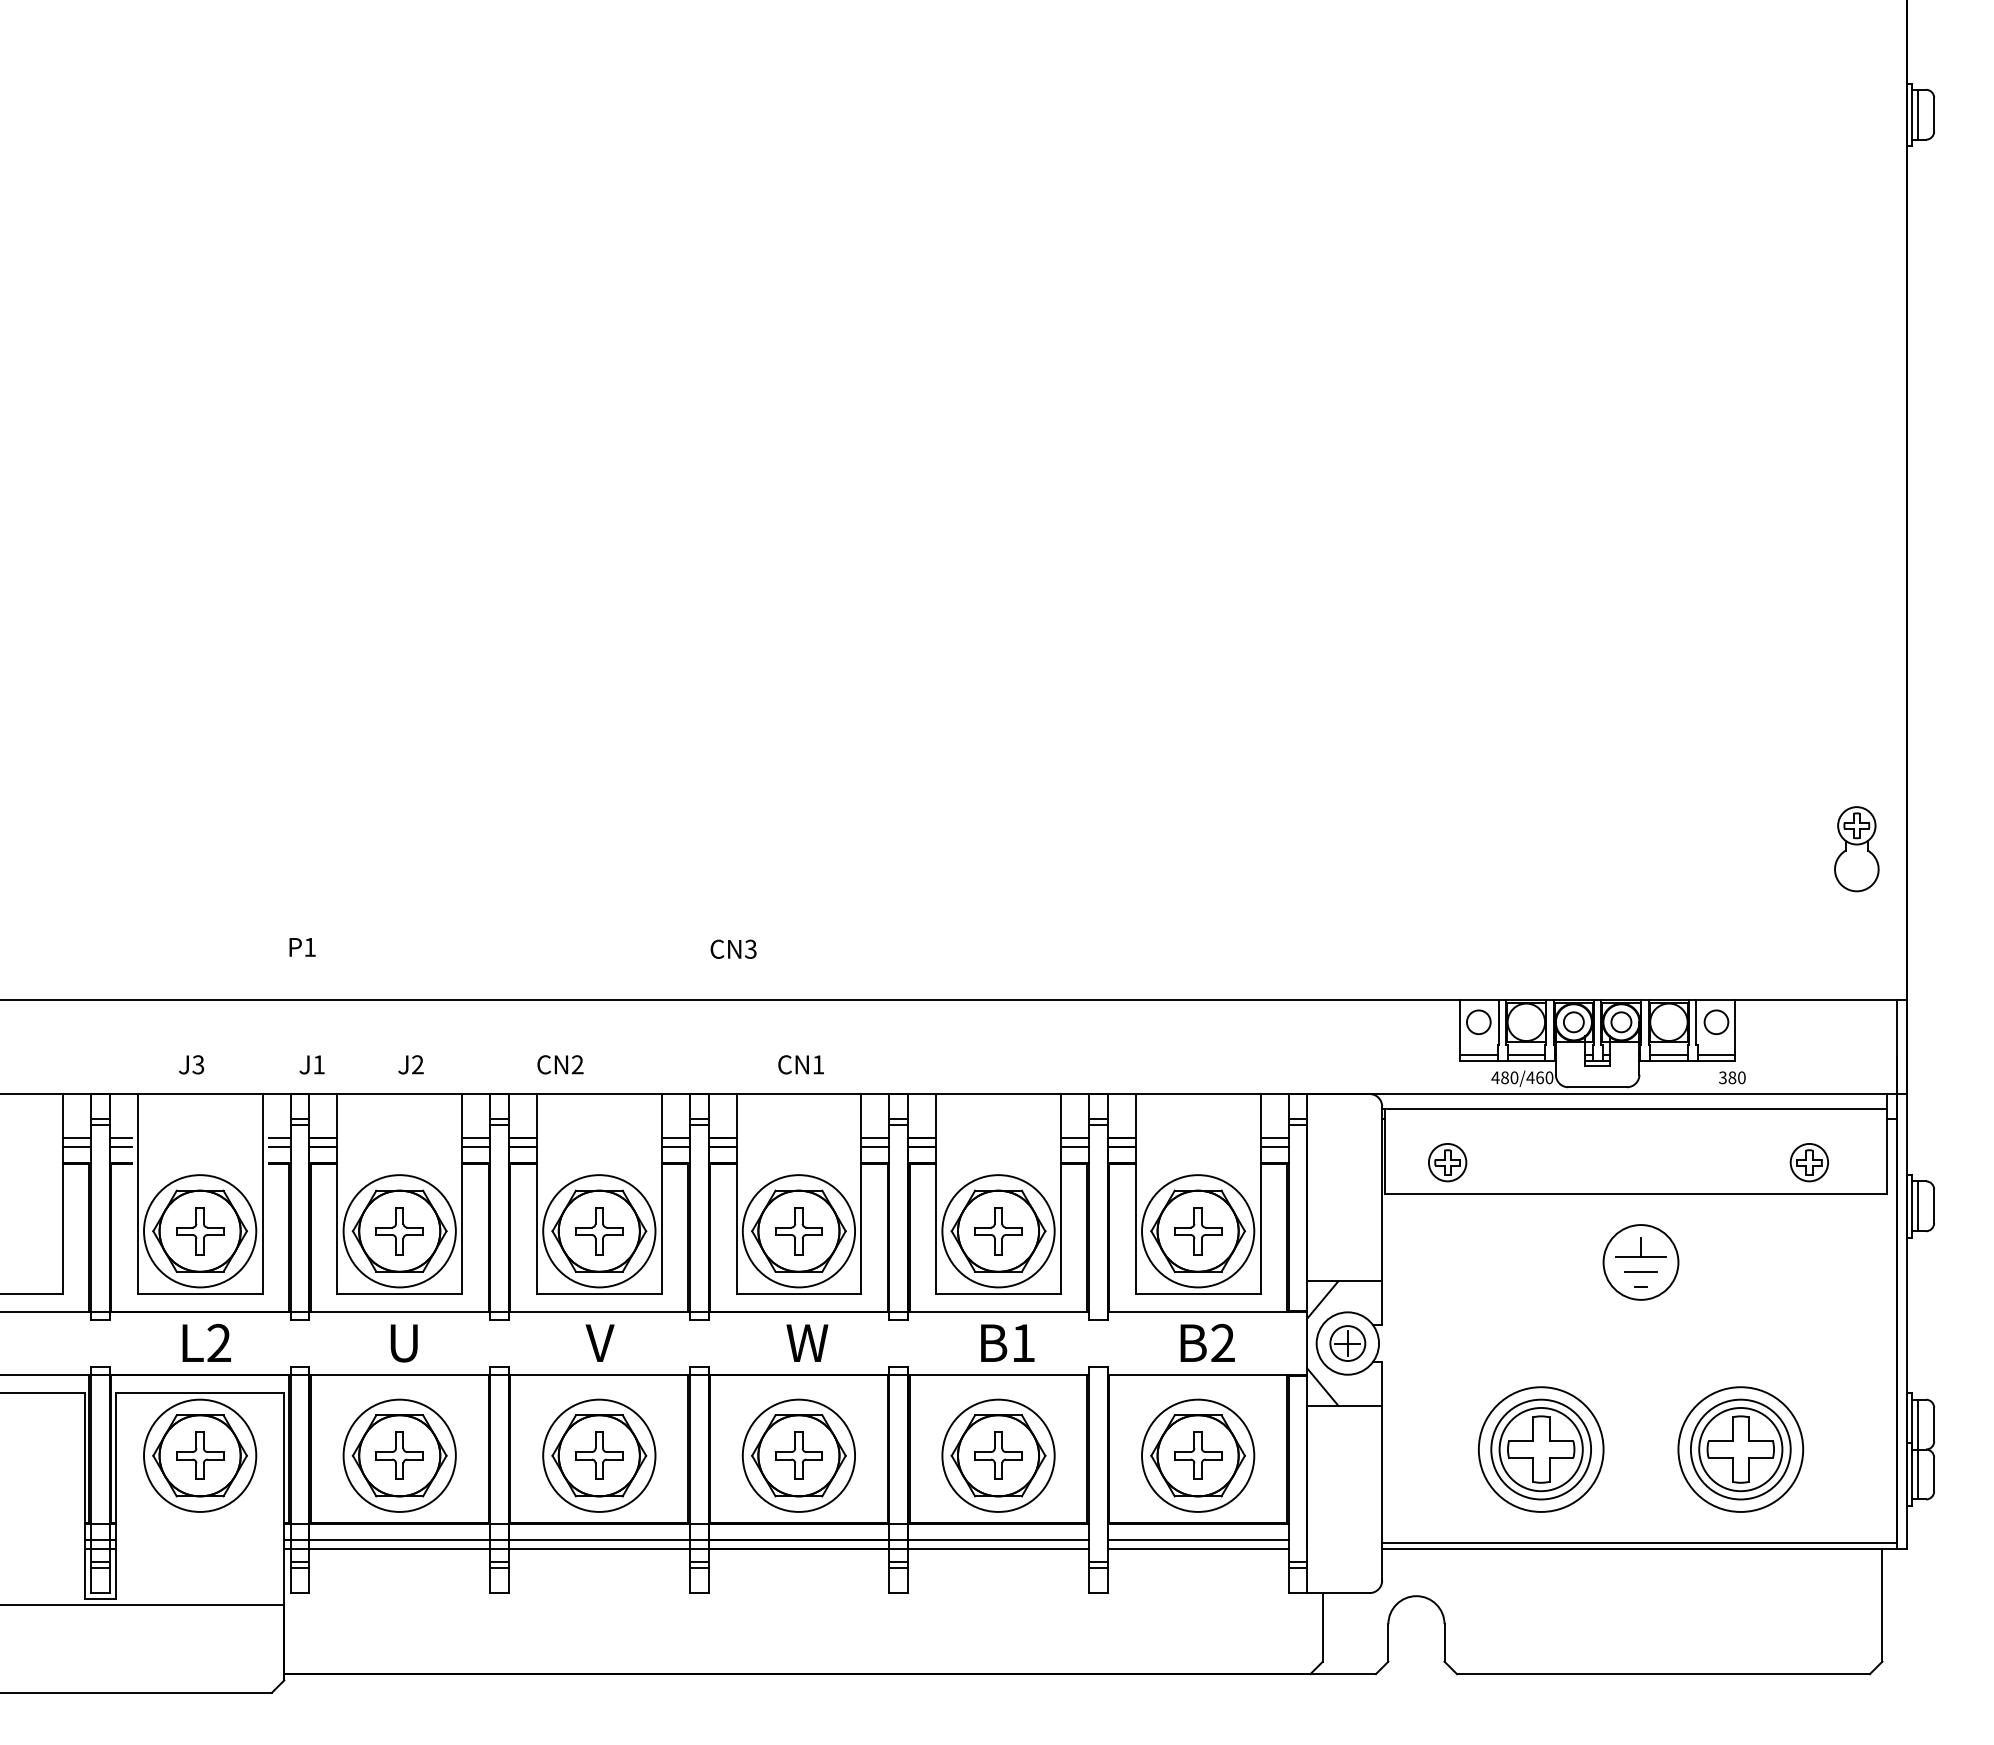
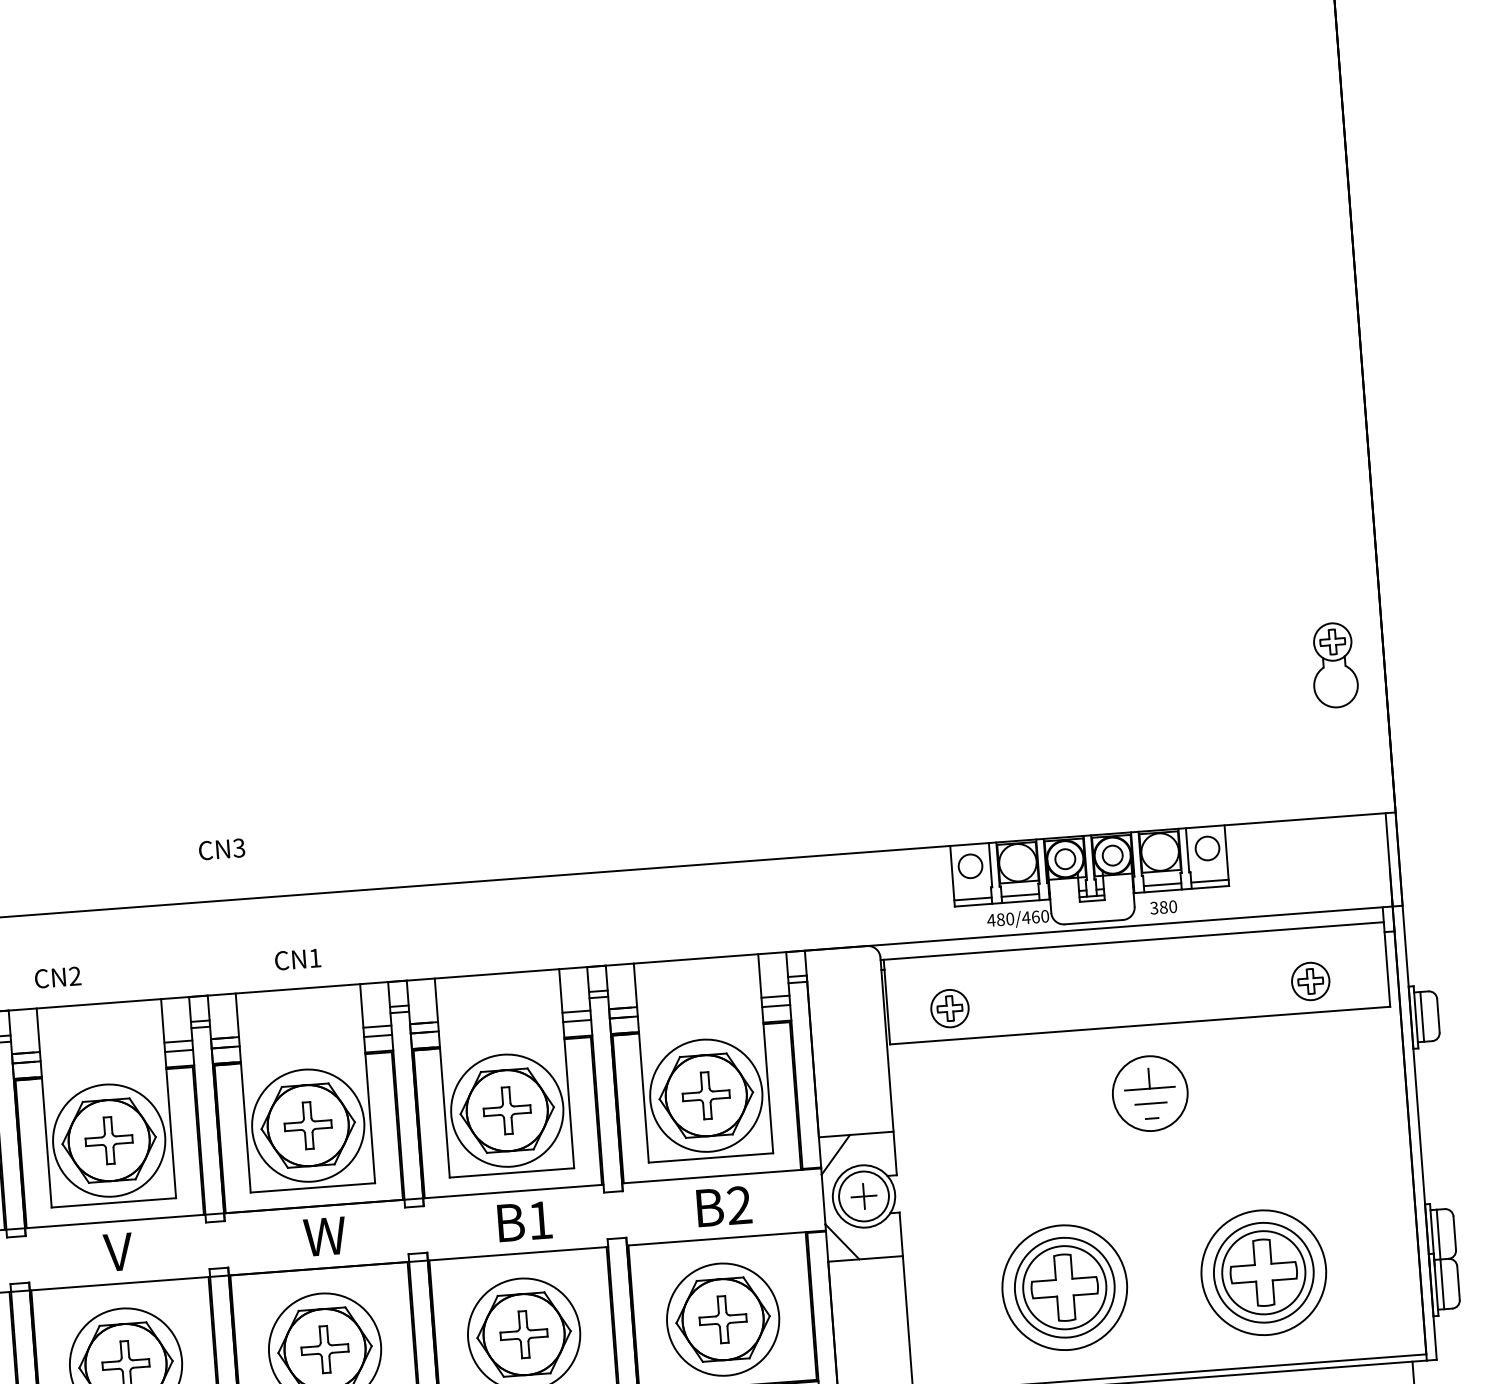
text: (1732, 1077) -> (1163, 907), moved
circle: (1347, 1343) -> (863, 1196), size x1.43

